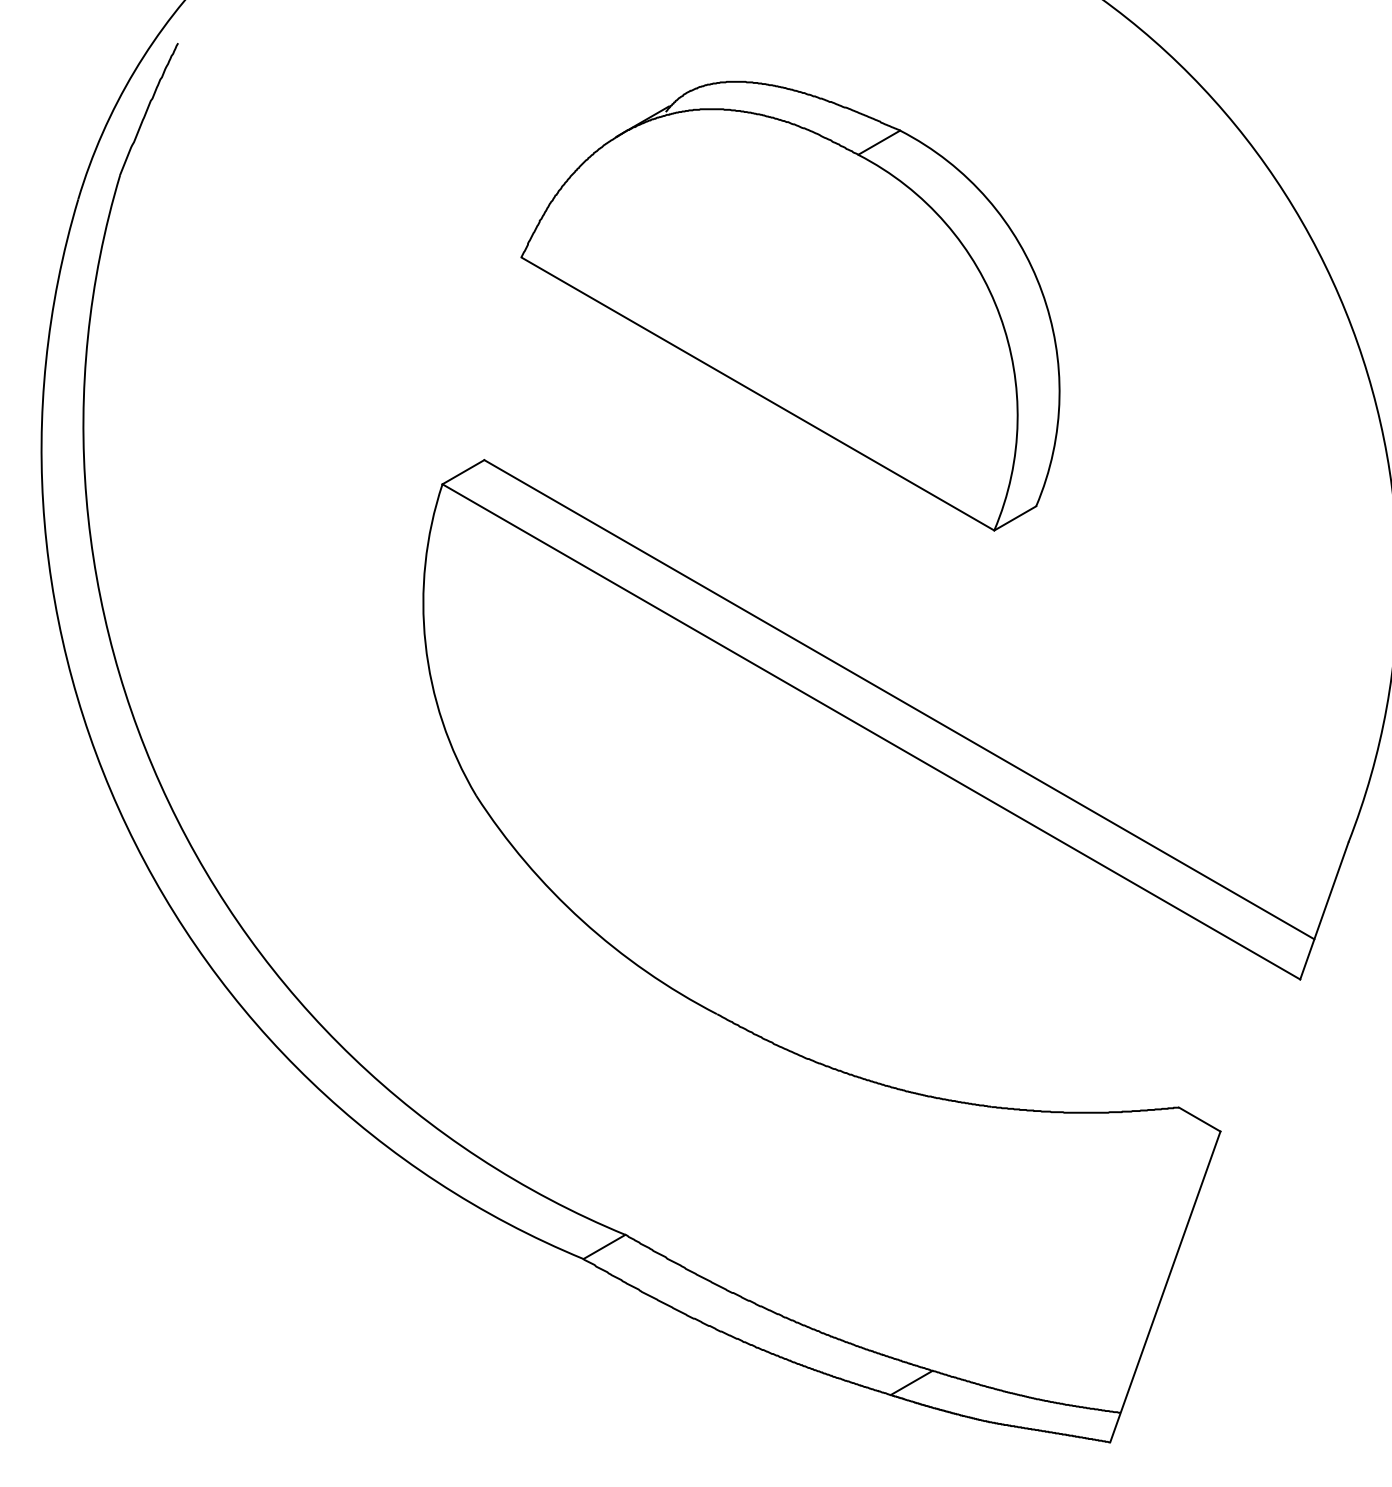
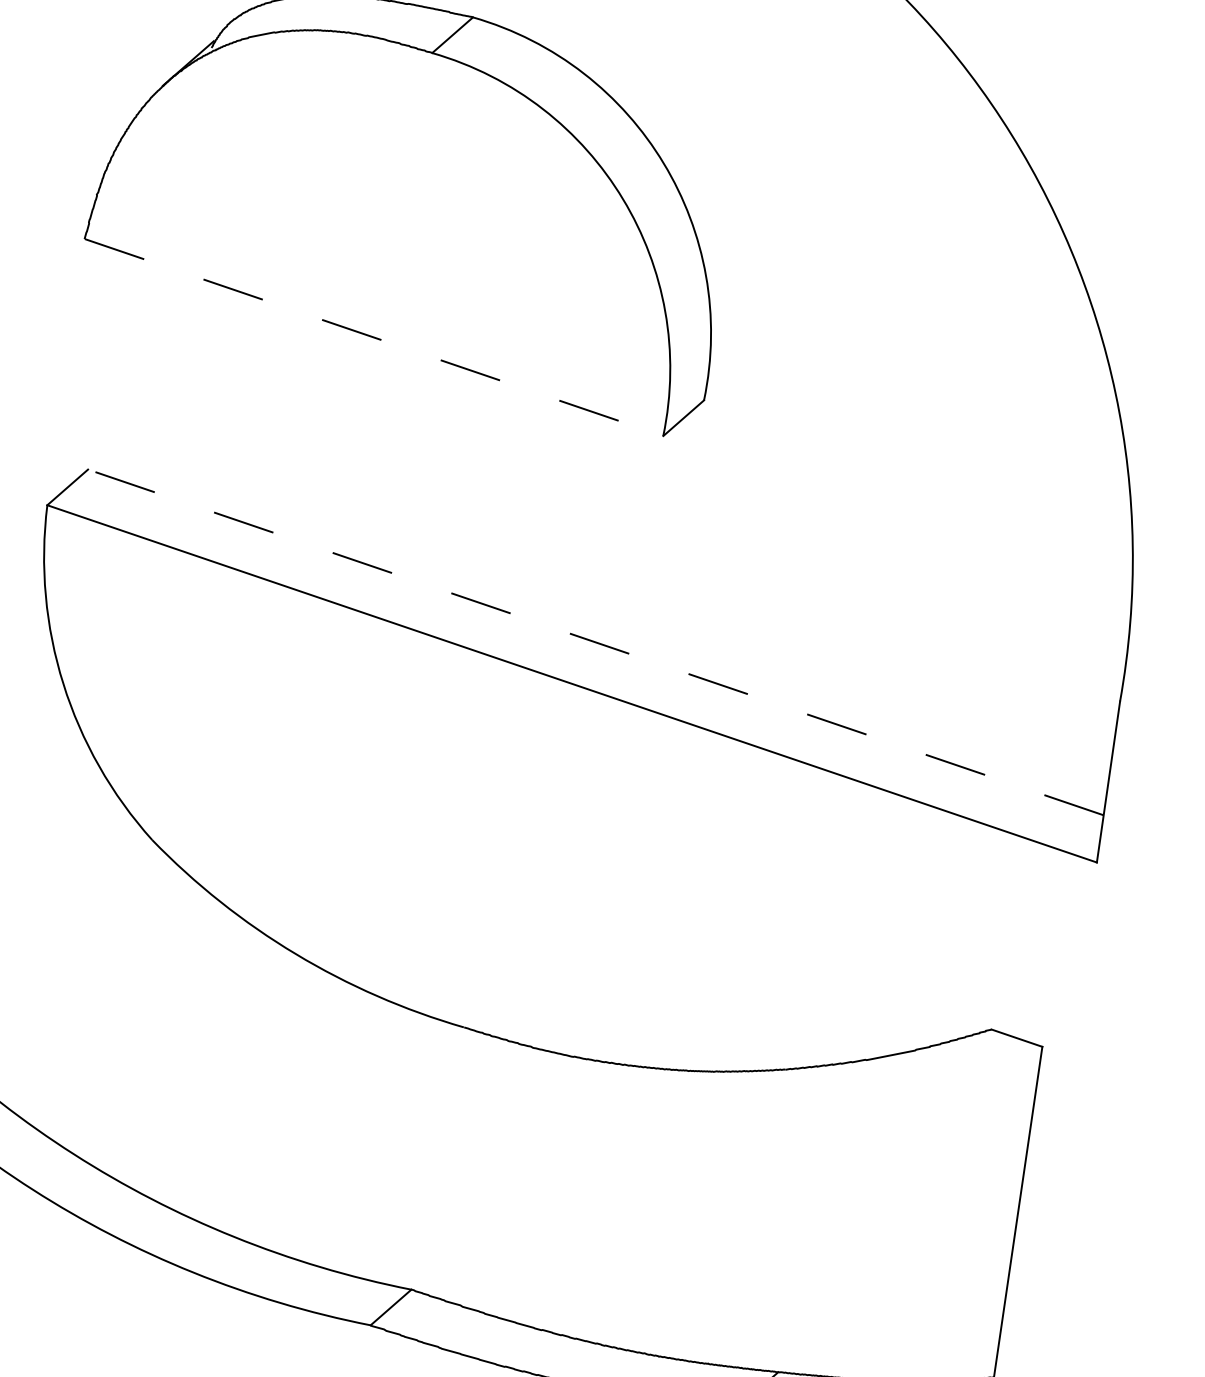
line: (757, 394) -> (373, 338), solid -> dashed
line: (898, 699) -> (594, 642), solid -> dashed

